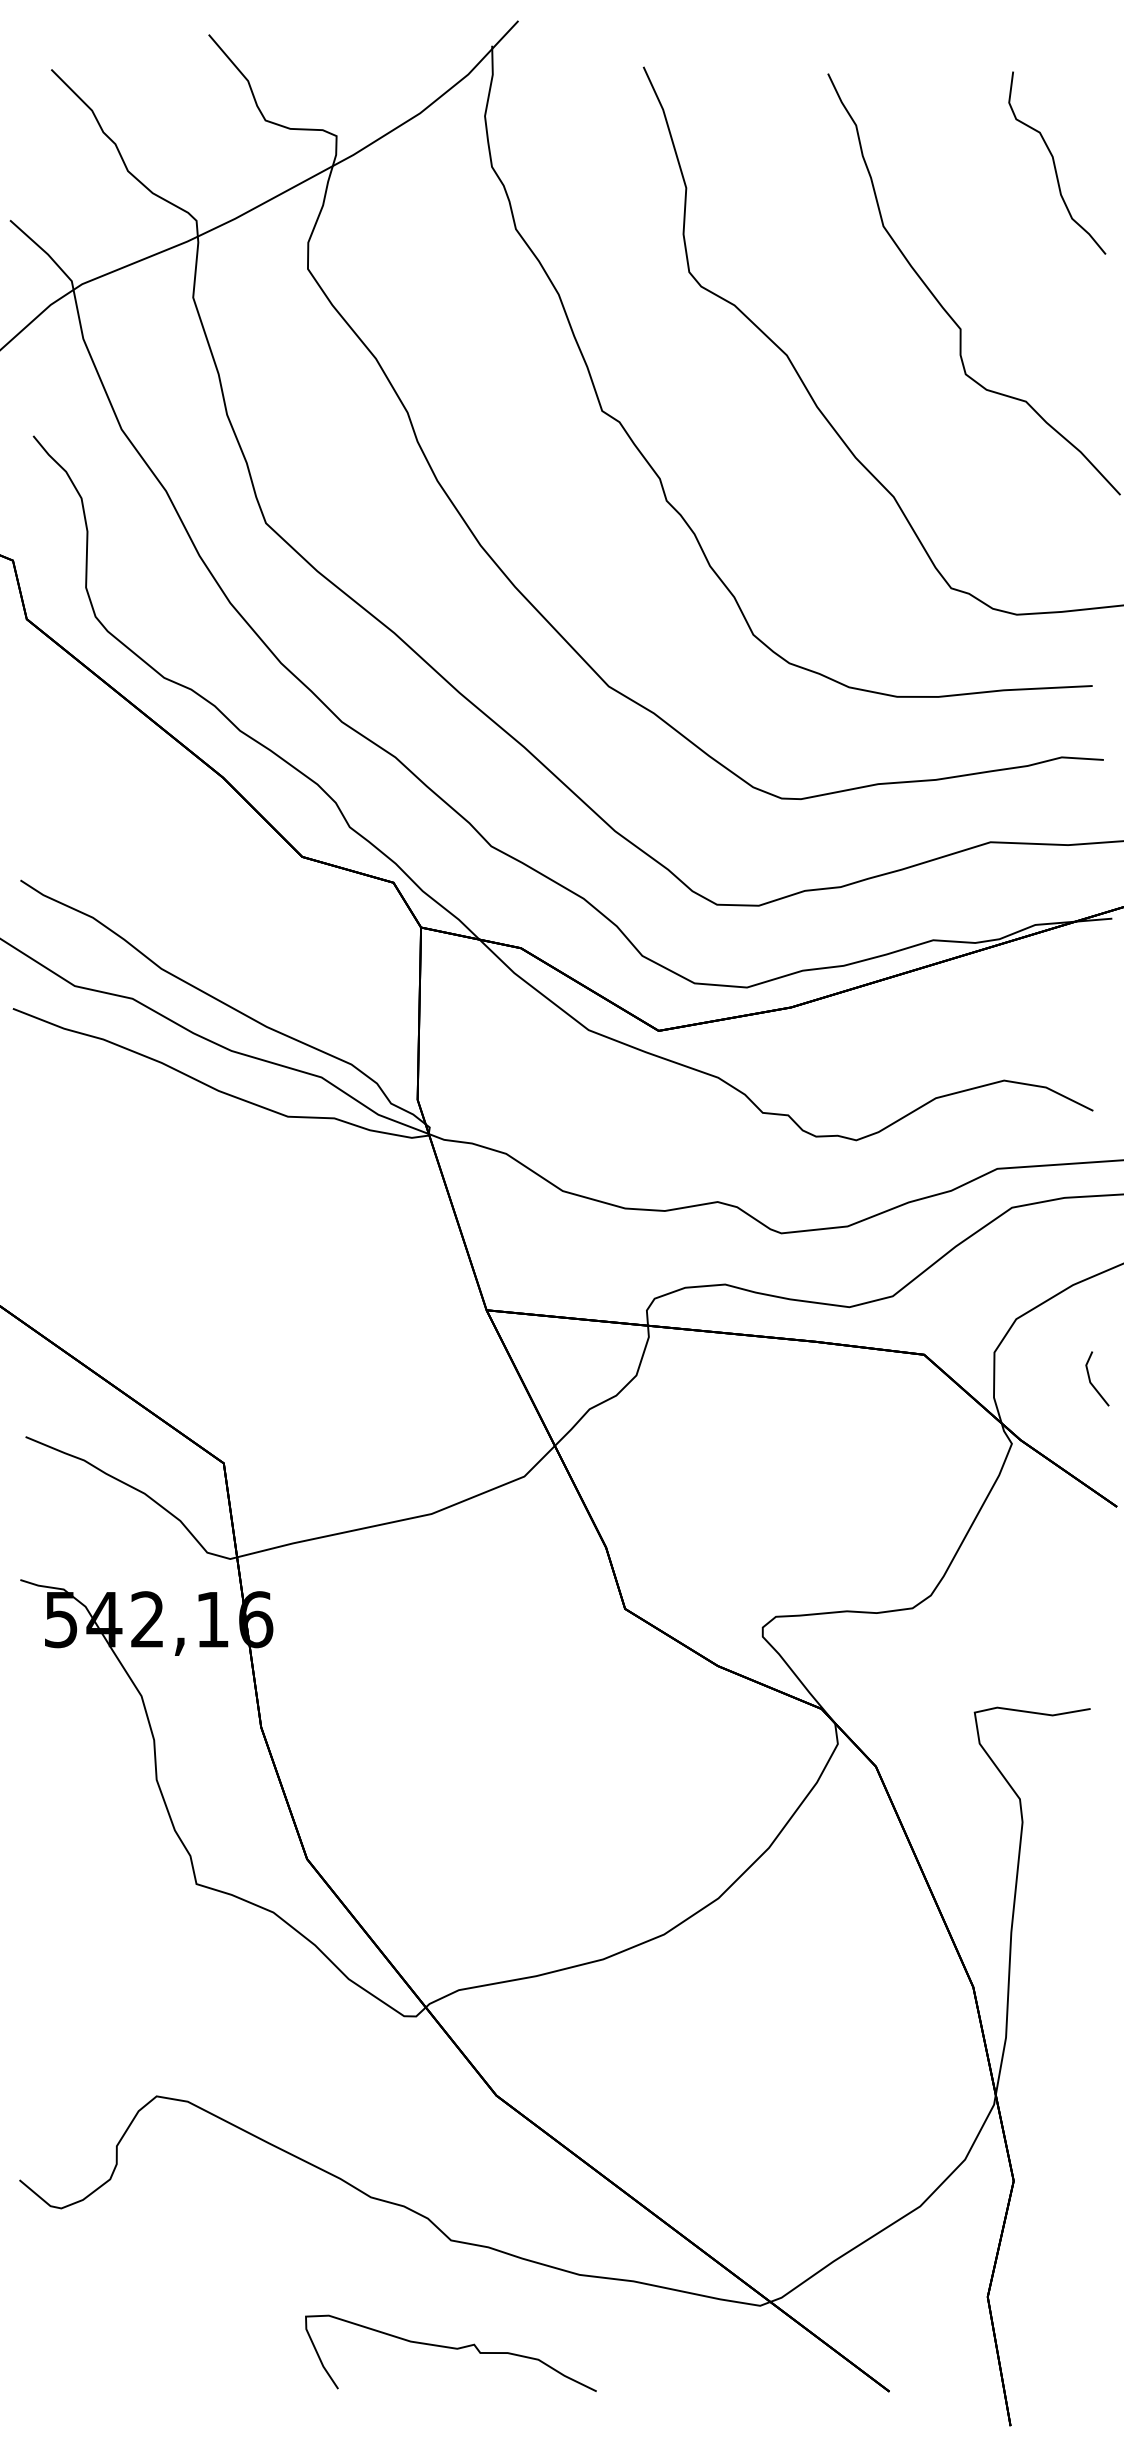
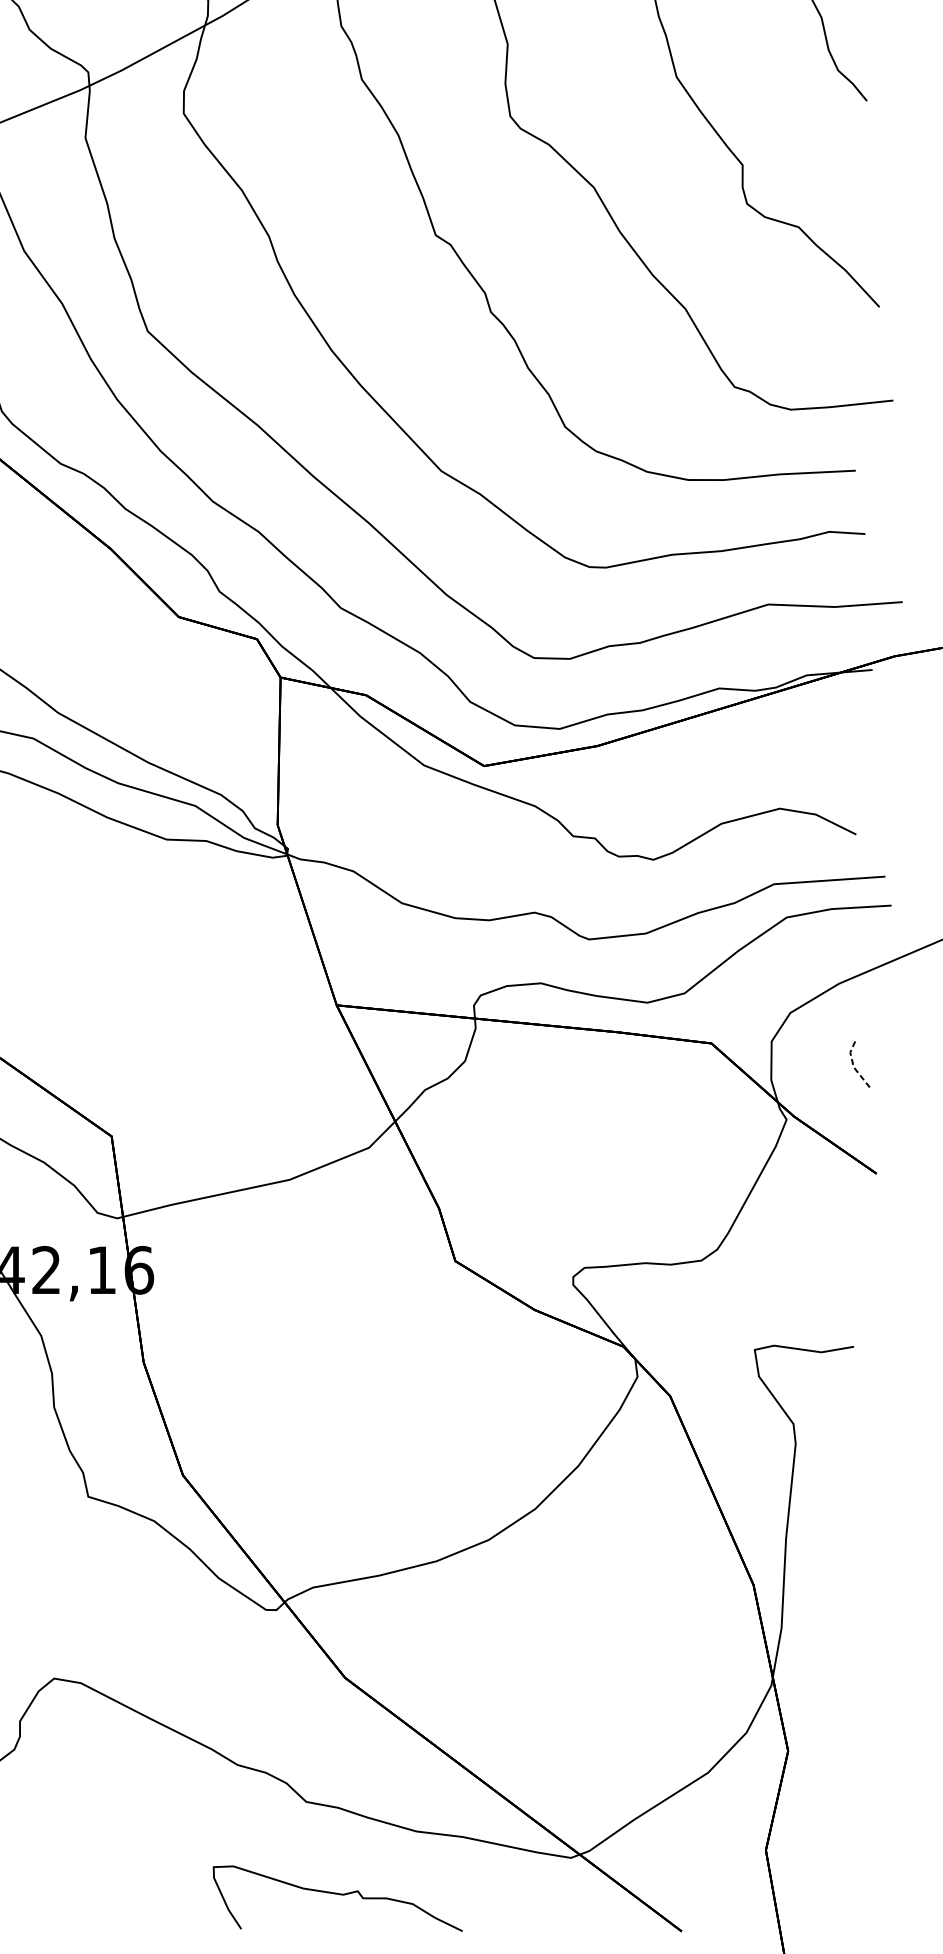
line: (1089, 1380) -> (853, 1065), solid -> dashed
curve: (450, 2348) -> (337, 1894), moved

